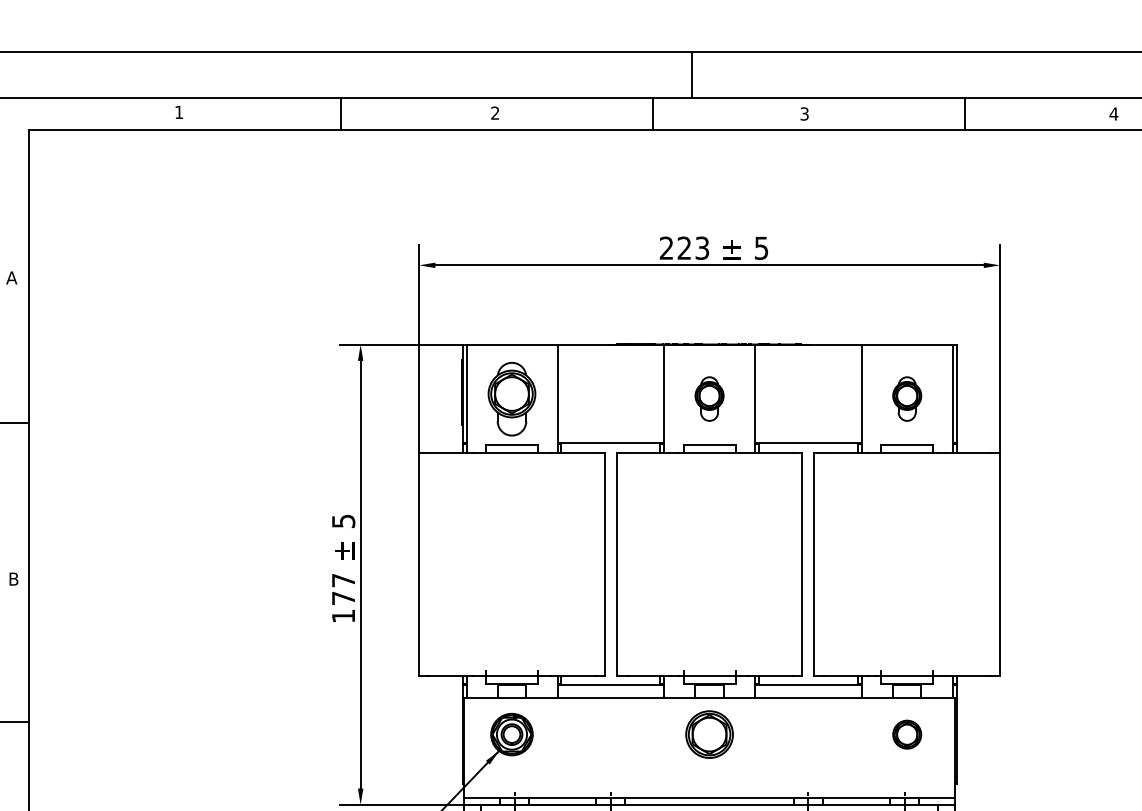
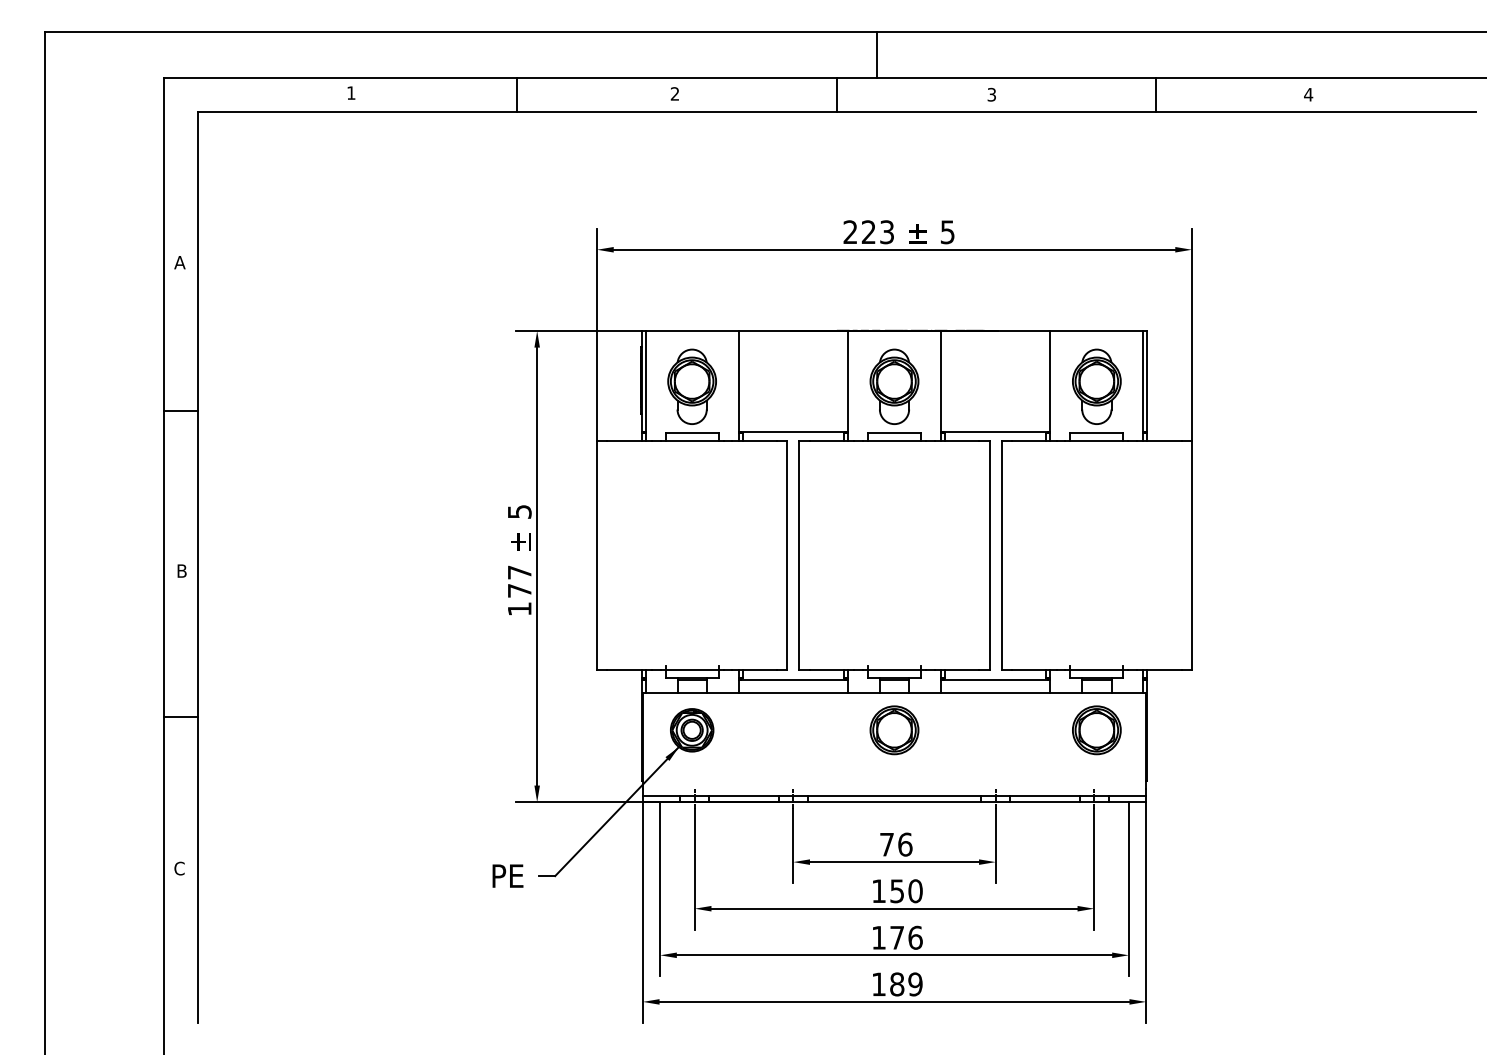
part: (709, 398) -> (894, 386), size x1.67
part: (906, 398) -> (1096, 386), size x1.67
part: (906, 734) -> (1096, 730), size x1.67

